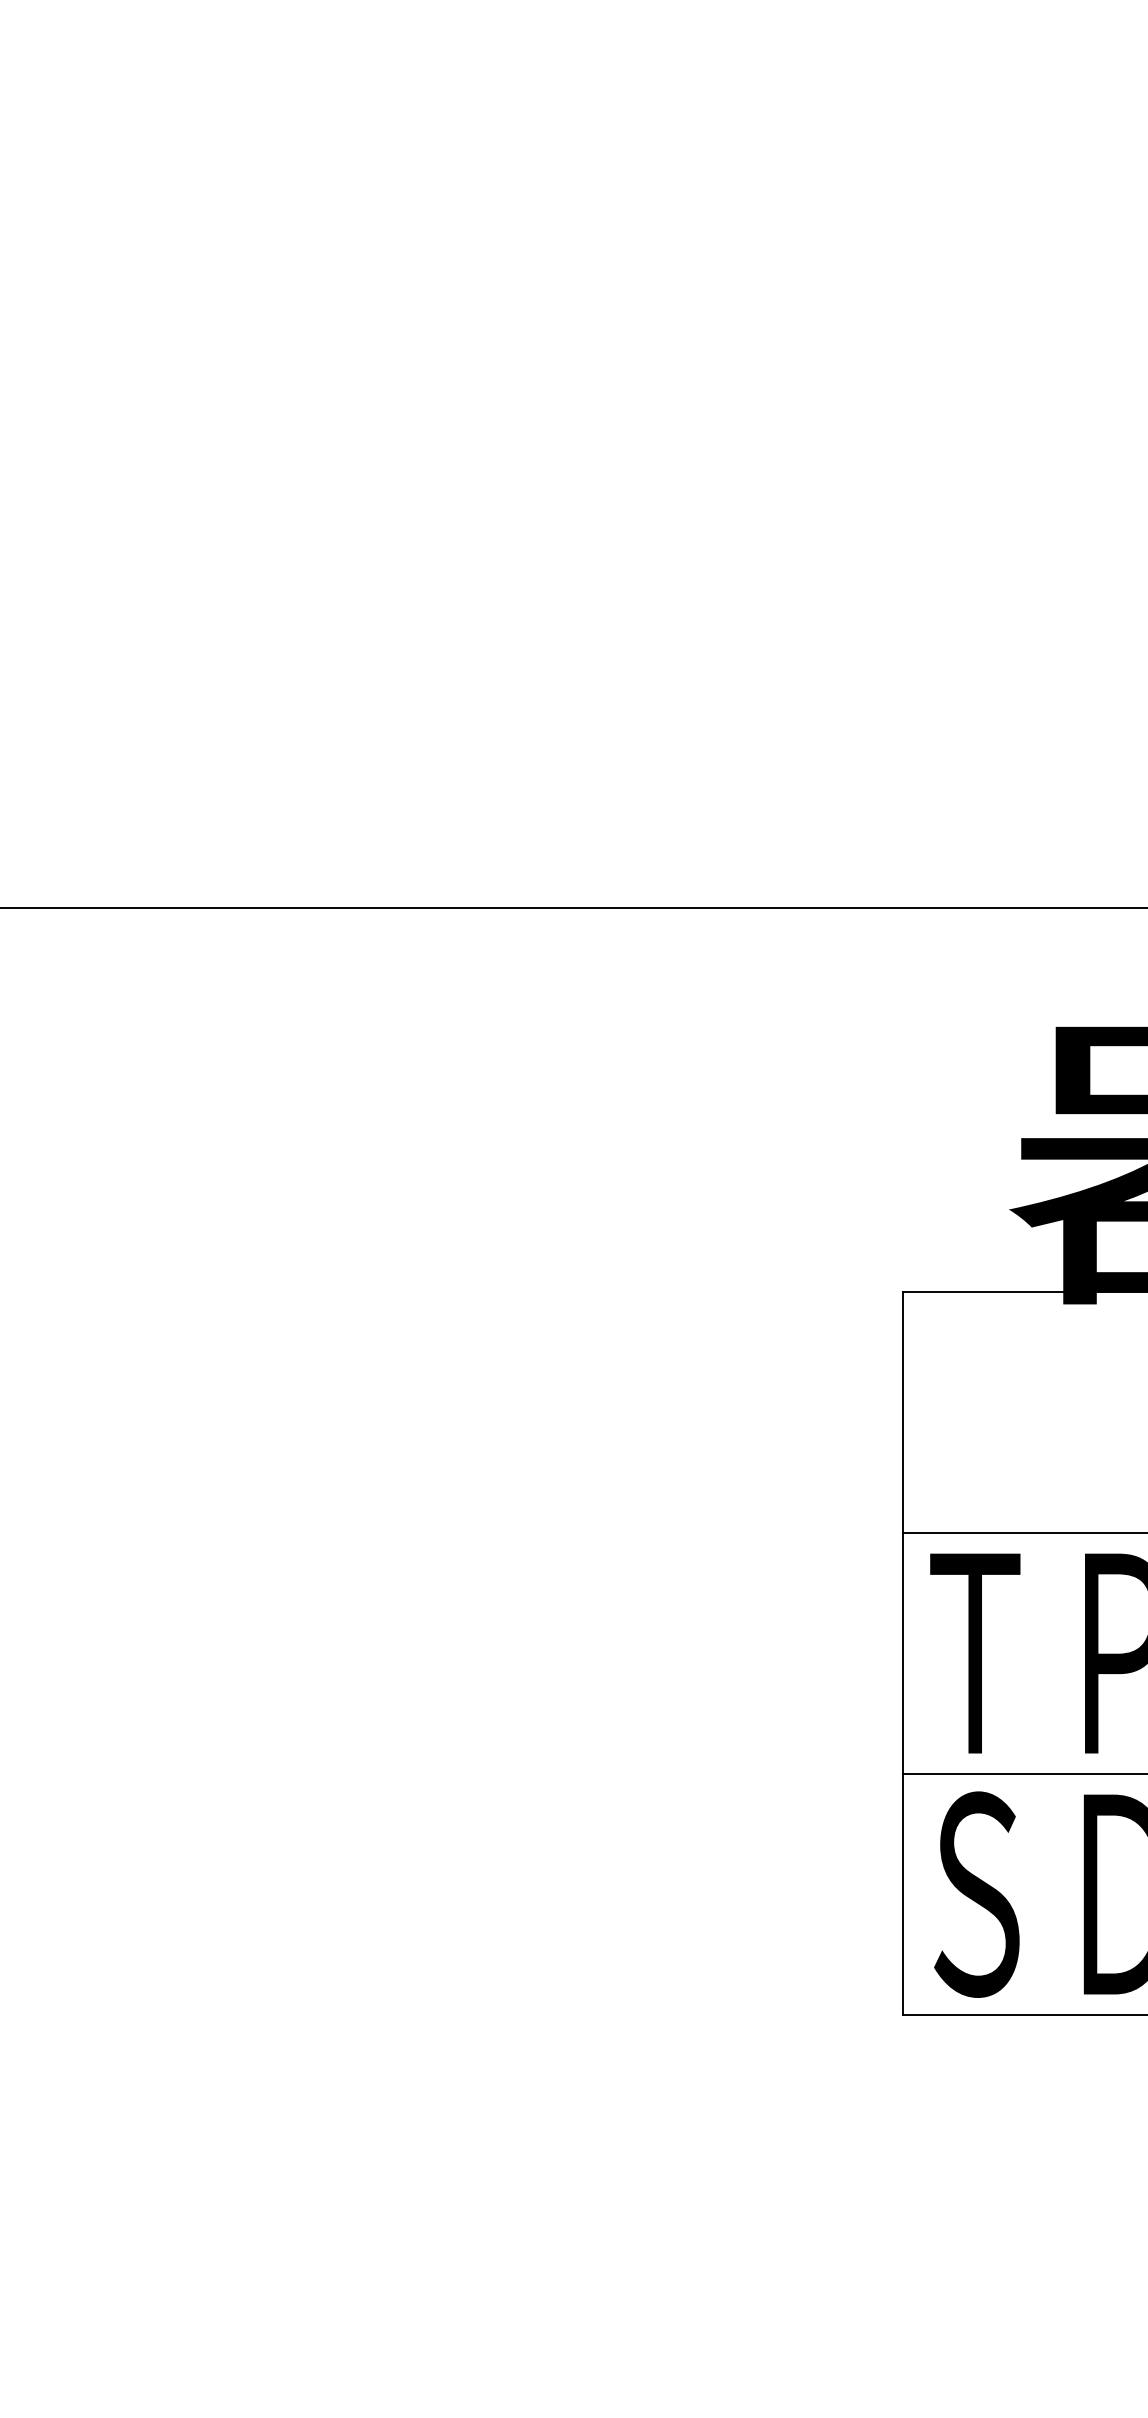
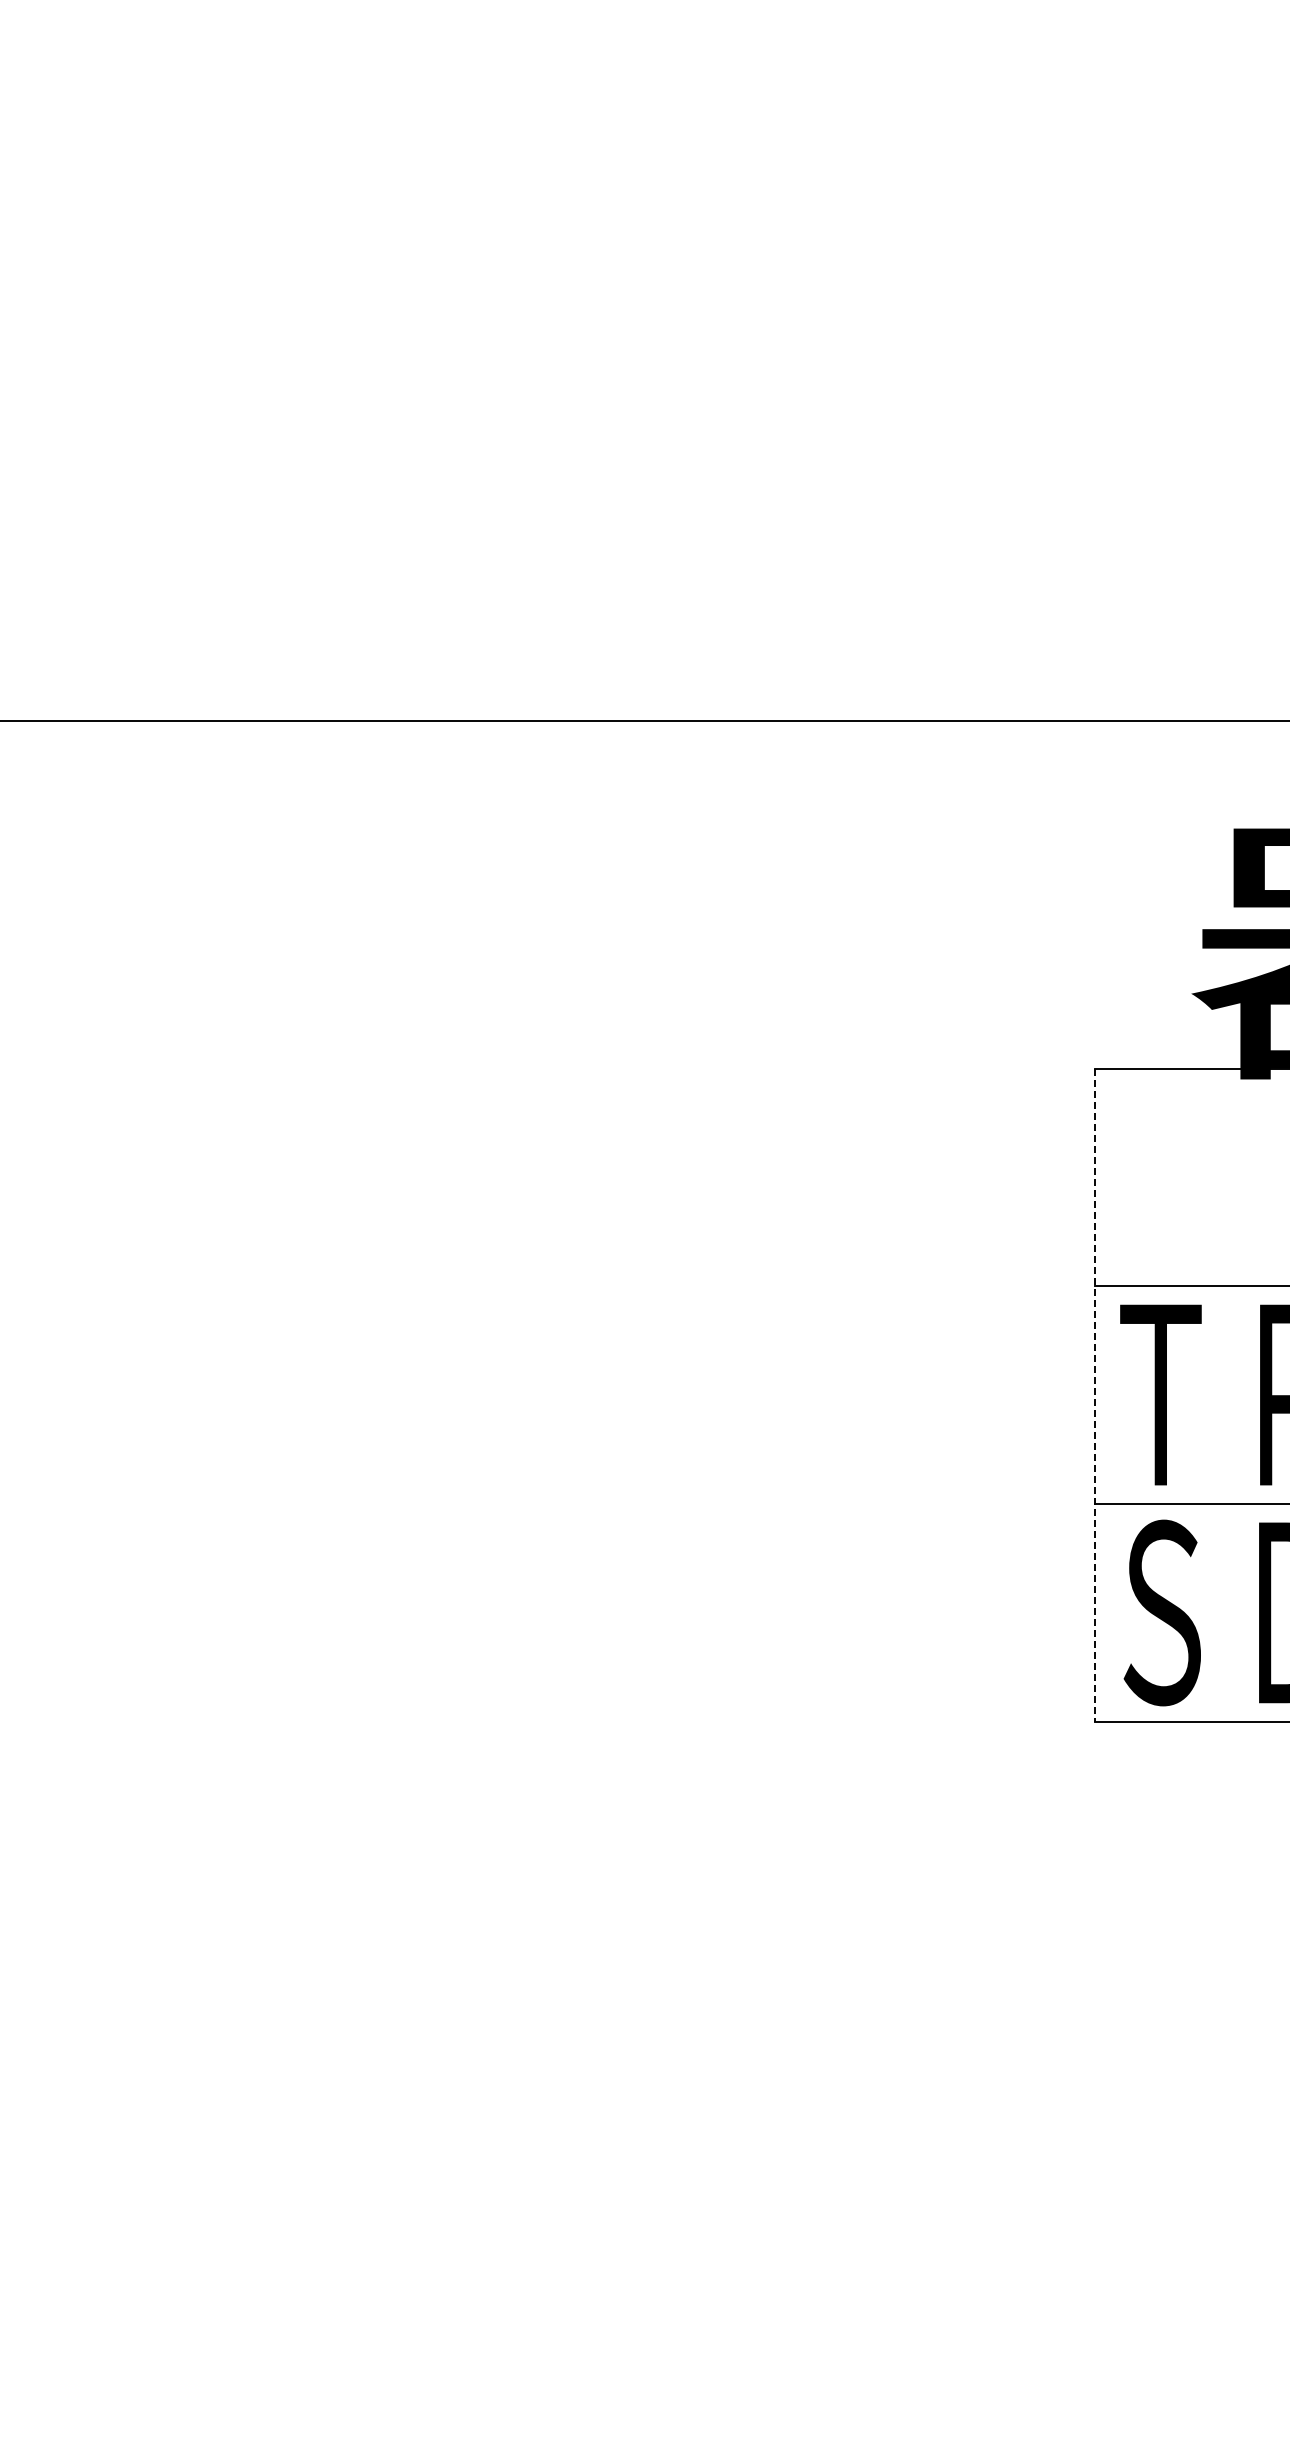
line: (902, 1654) -> (1095, 1395), solid -> dashed

